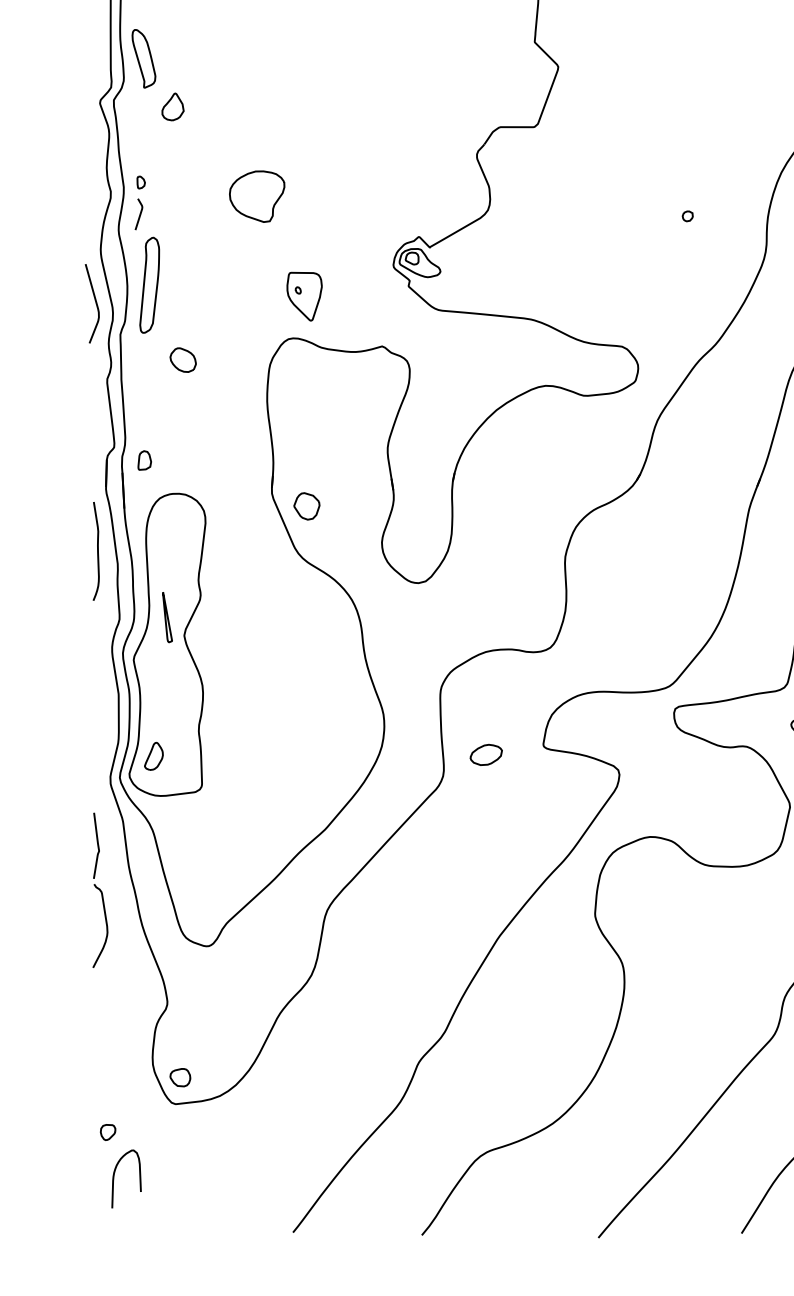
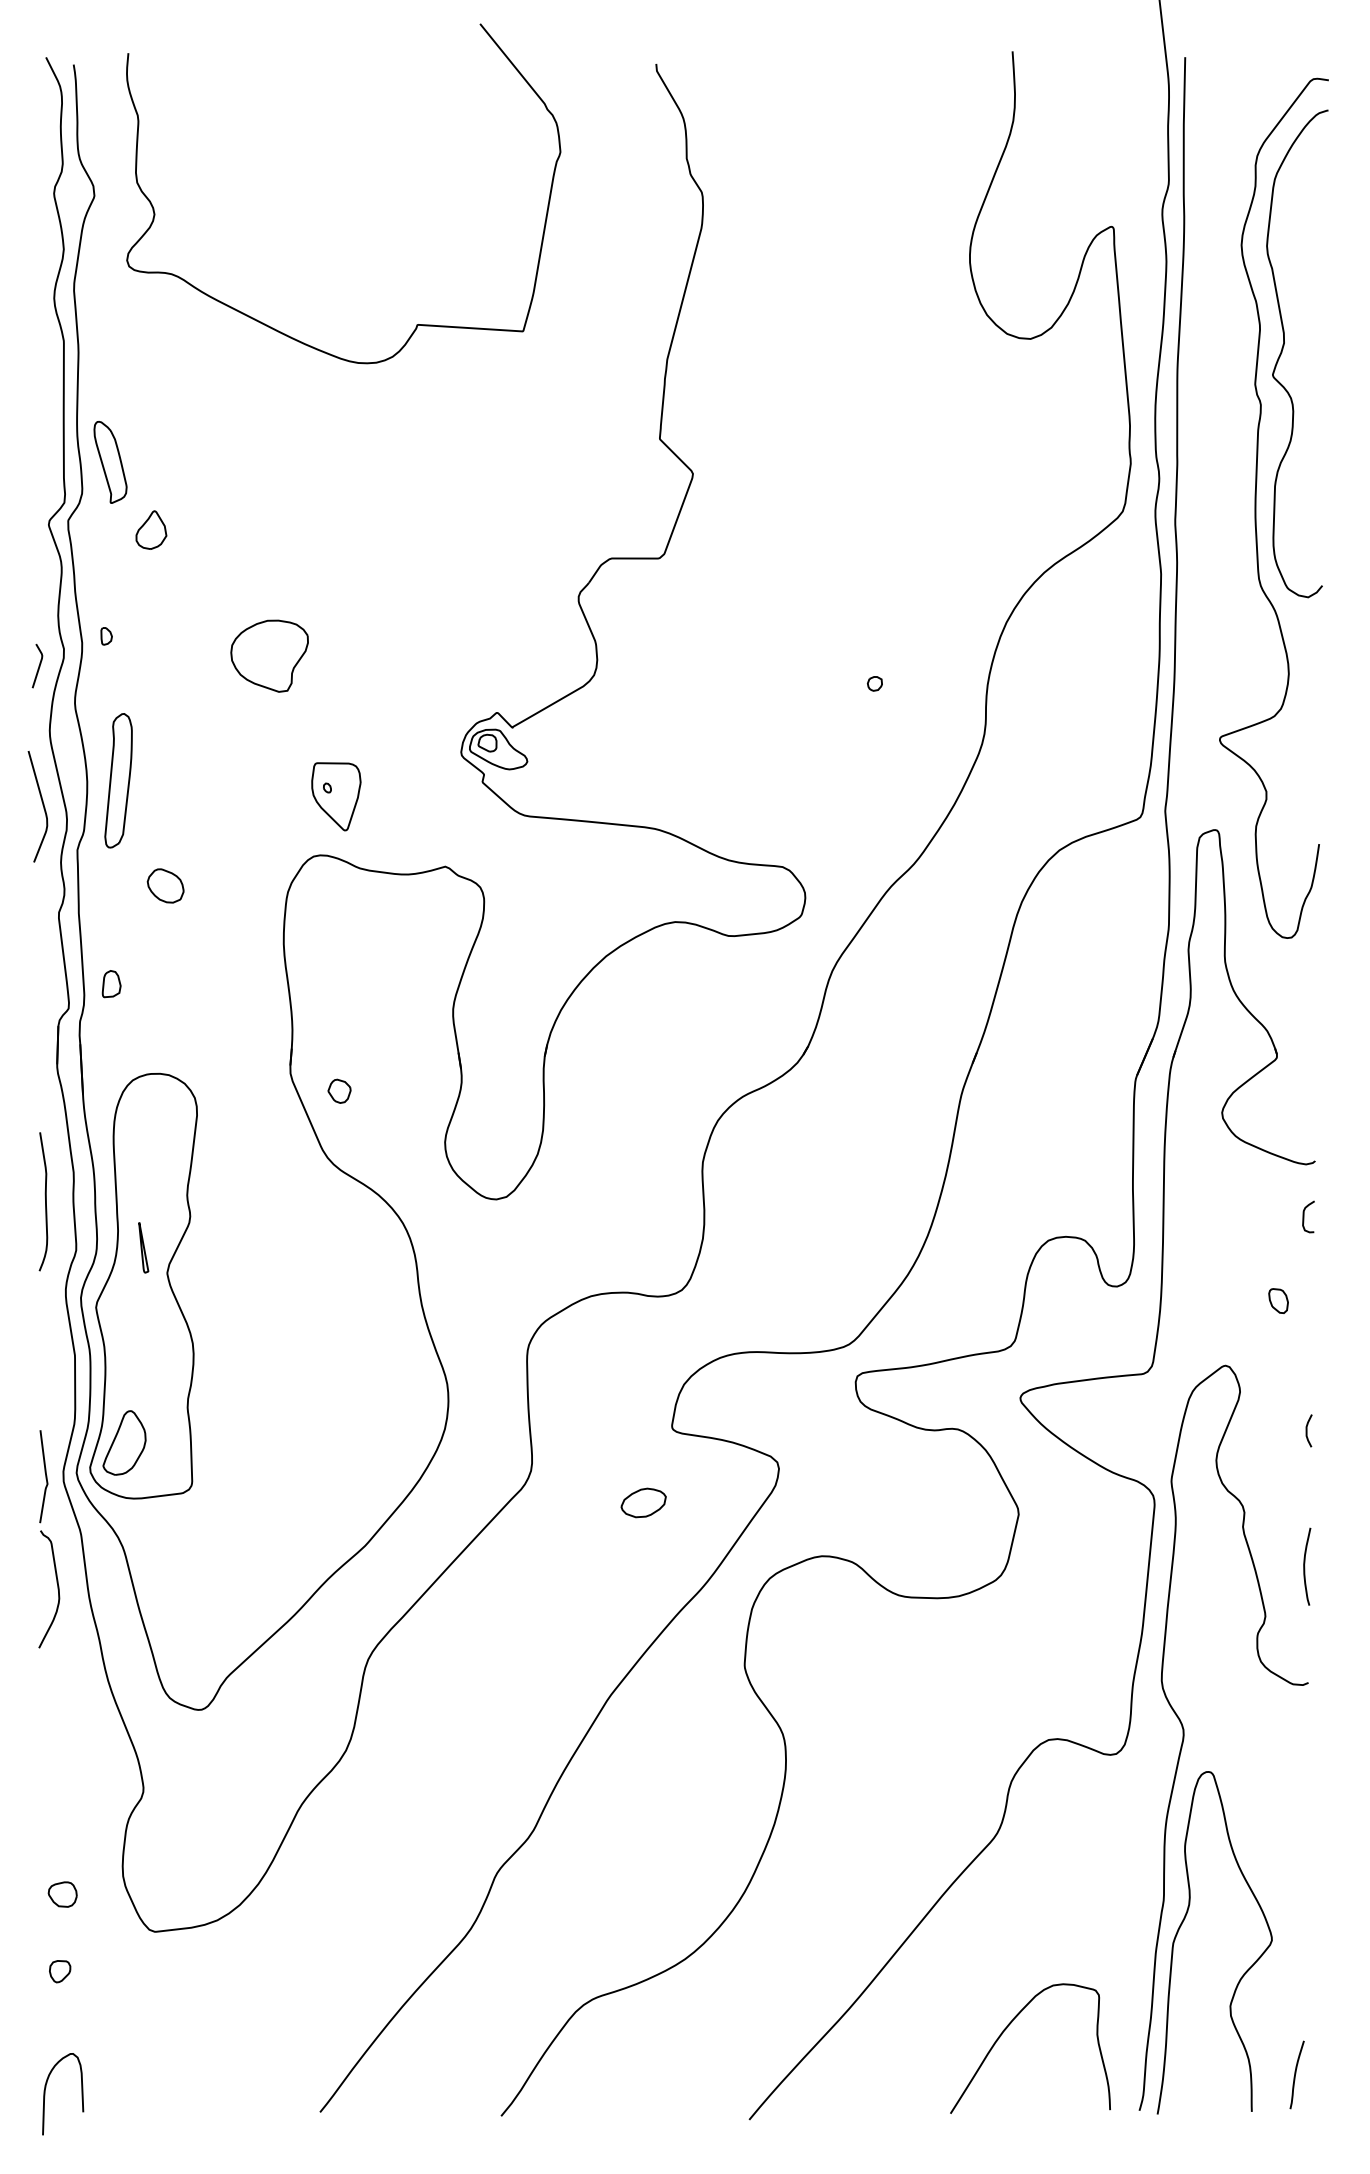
curve: (139, 213) -> (38, 665), moved
part: (144, 460) -> (111, 984), moved
part: (306, 505) -> (339, 1090), size x0.62
curve: (97, 551) -> (45, 1201), moved
part: (167, 617) -> (143, 1247), size x0.71
part: (486, 754) -> (643, 1502), moved
part: (153, 756) -> (124, 1442), size x1.67
part: (100, 890) -> (49, 1539), moved
part: (180, 1077) -> (62, 1894), moved
curve: (114, 1179) -> (45, 2094), moved

